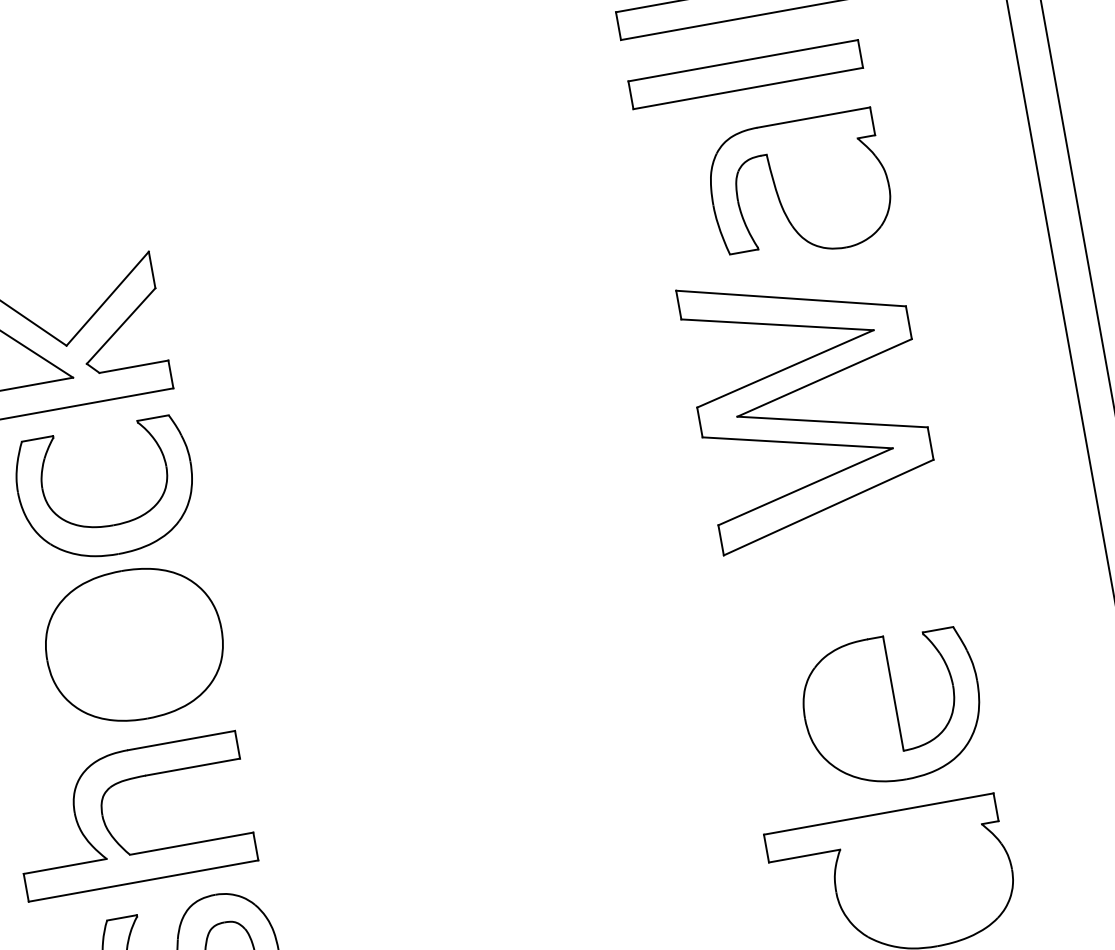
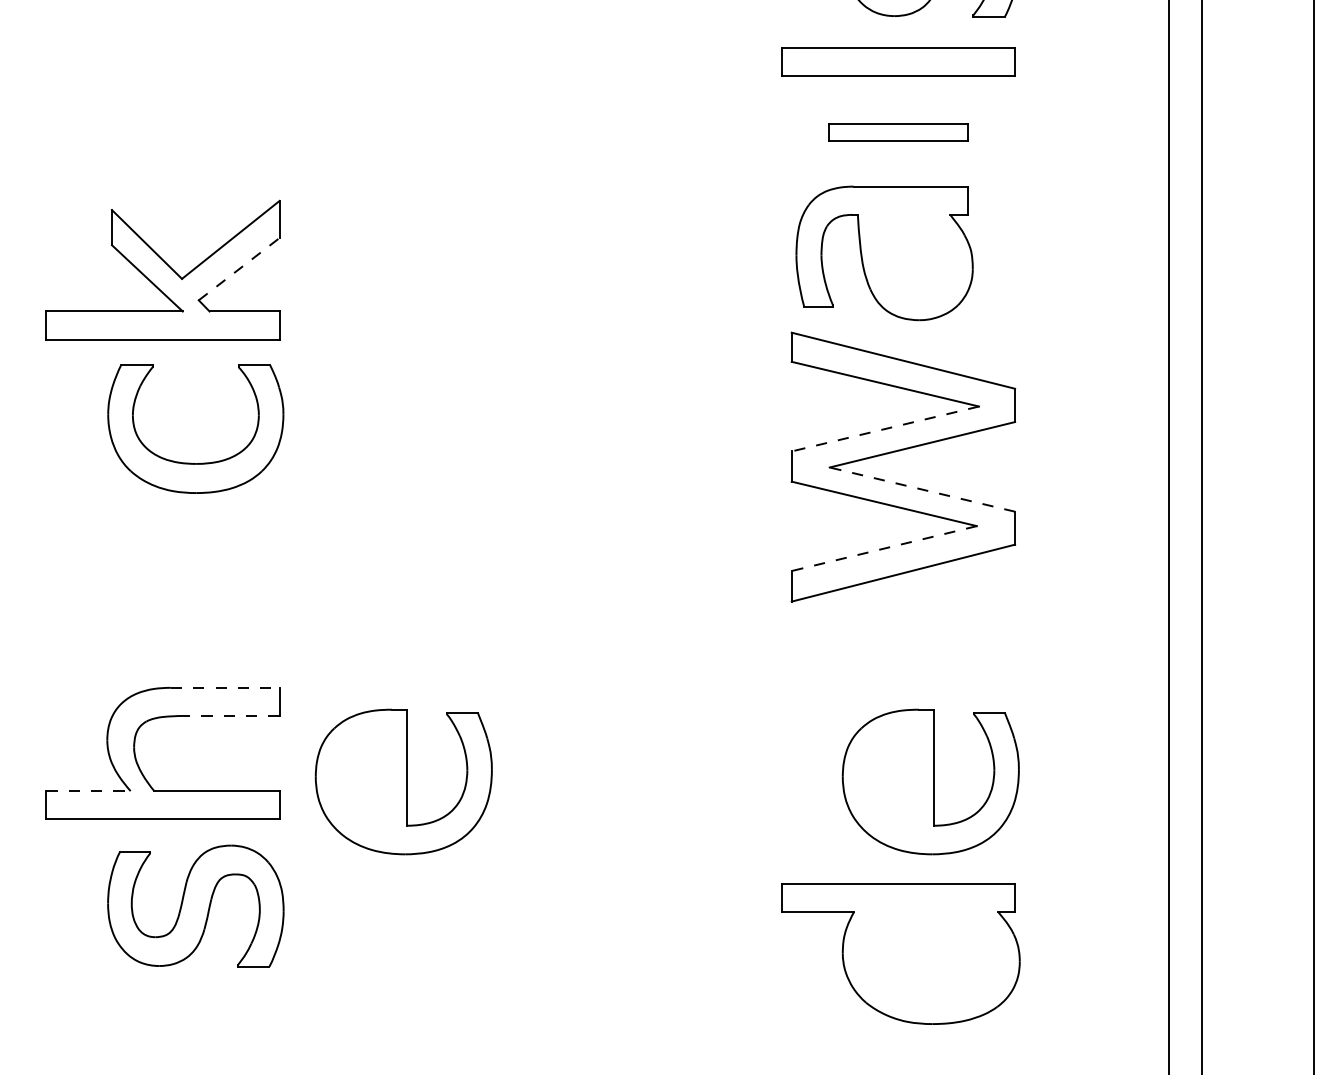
part: (745, 73) -> (898, 131), size x0.6
part: (799, 188) -> (884, 253), moved
line: (121, 325) -> (239, 268), solid -> dashed
line: (784, 369) -> (884, 429), solid -> dashed
line: (831, 422) -> (921, 489), solid -> dashed
line: (804, 486) -> (883, 548), solid -> dashed
part: (133, 644) -> (195, 584), removed
line: (181, 740) -> (225, 687), solid -> dashed
line: (192, 766) -> (231, 715), solid -> dashed
part: (373, 801) -> (403, 781), added
line: (66, 866) -> (89, 791), solid -> dashed

